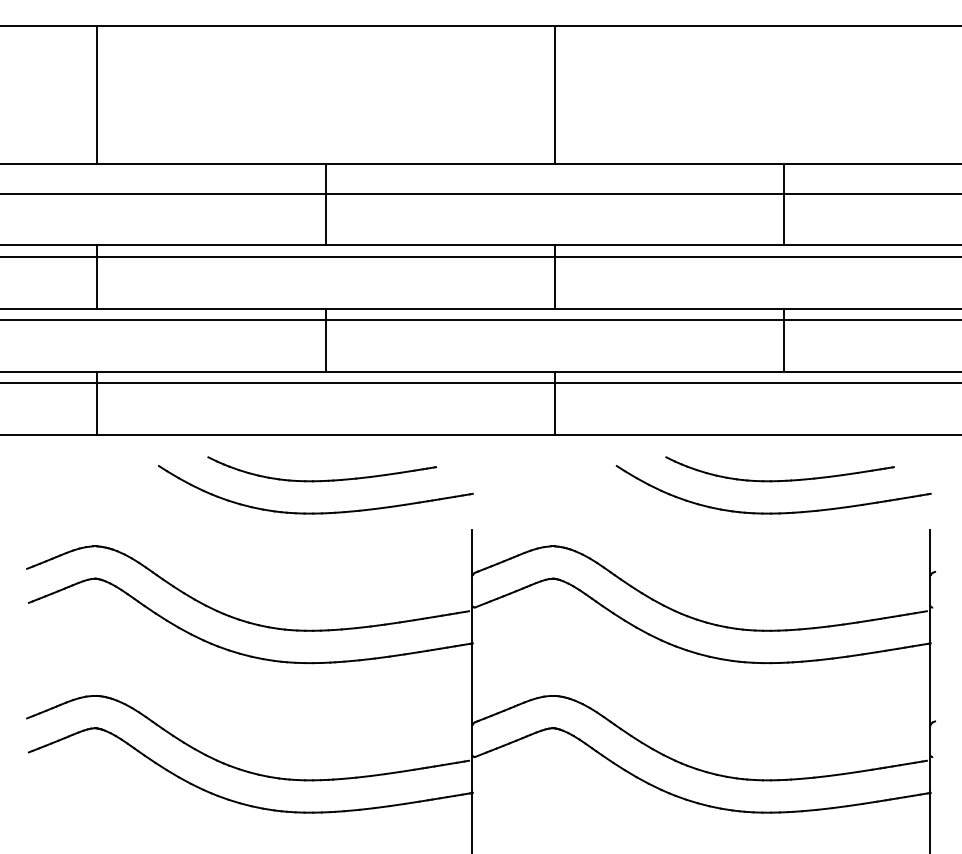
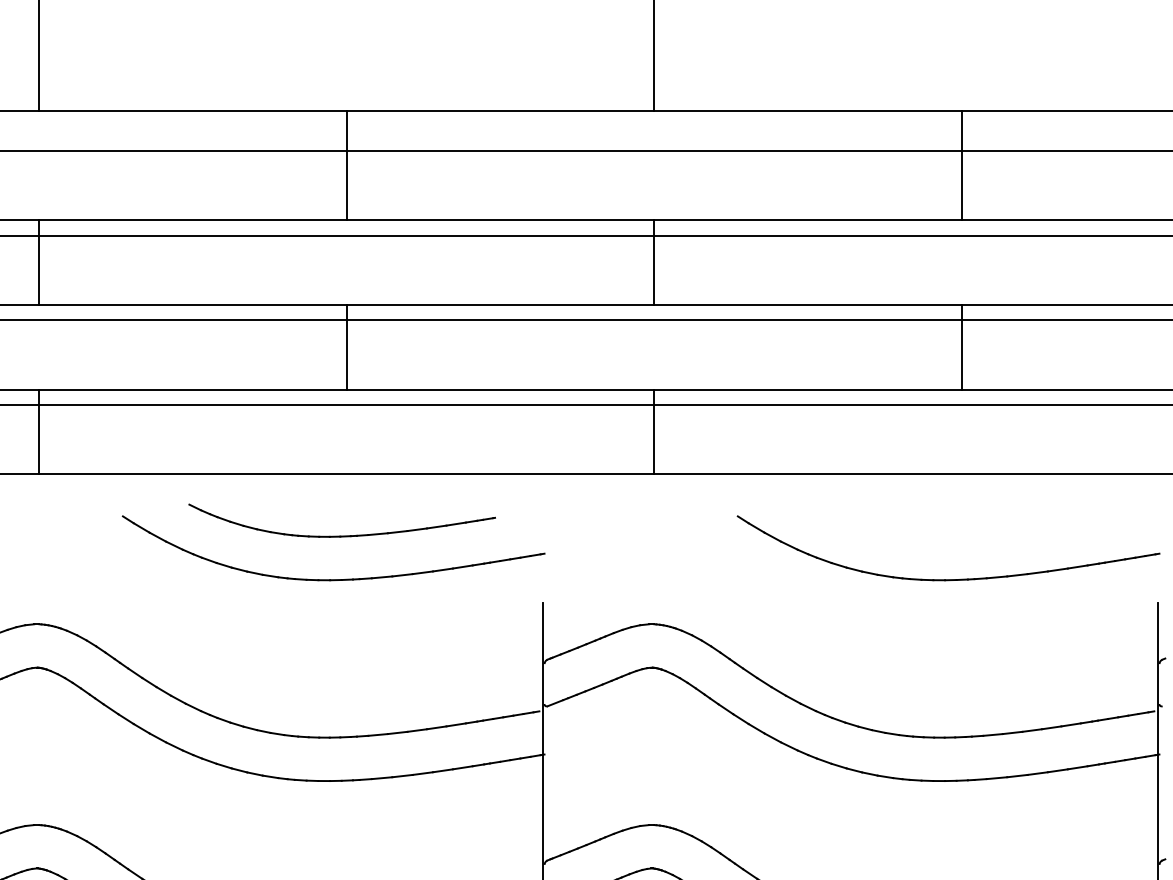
part: (779, 480) -> (956, 535), removed

